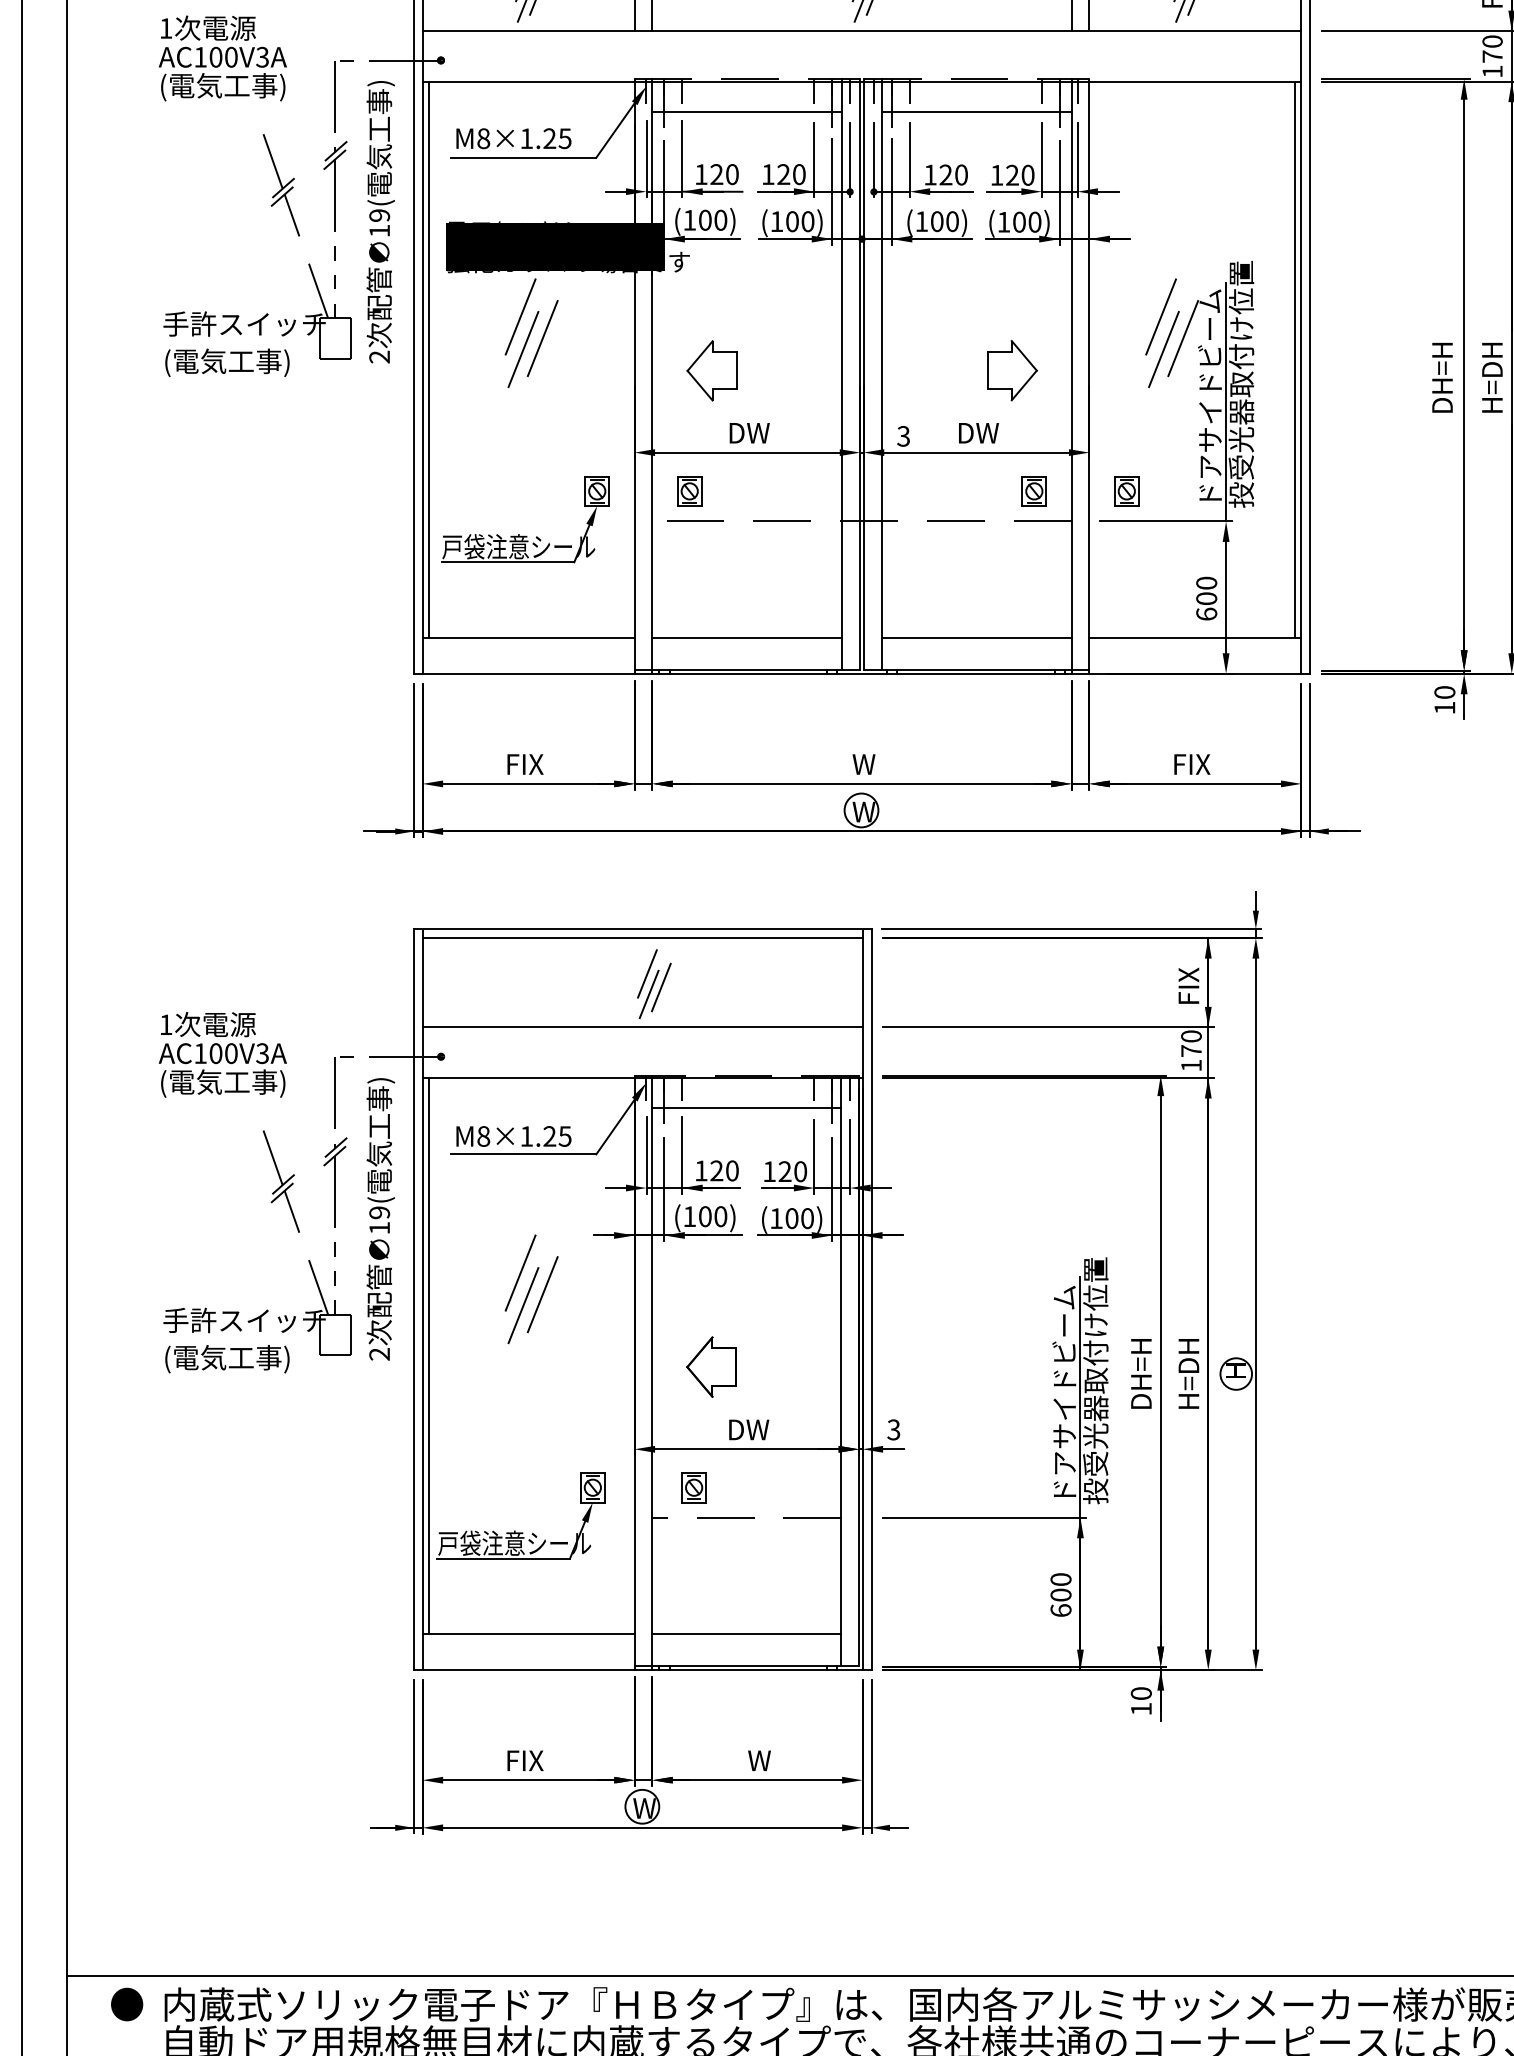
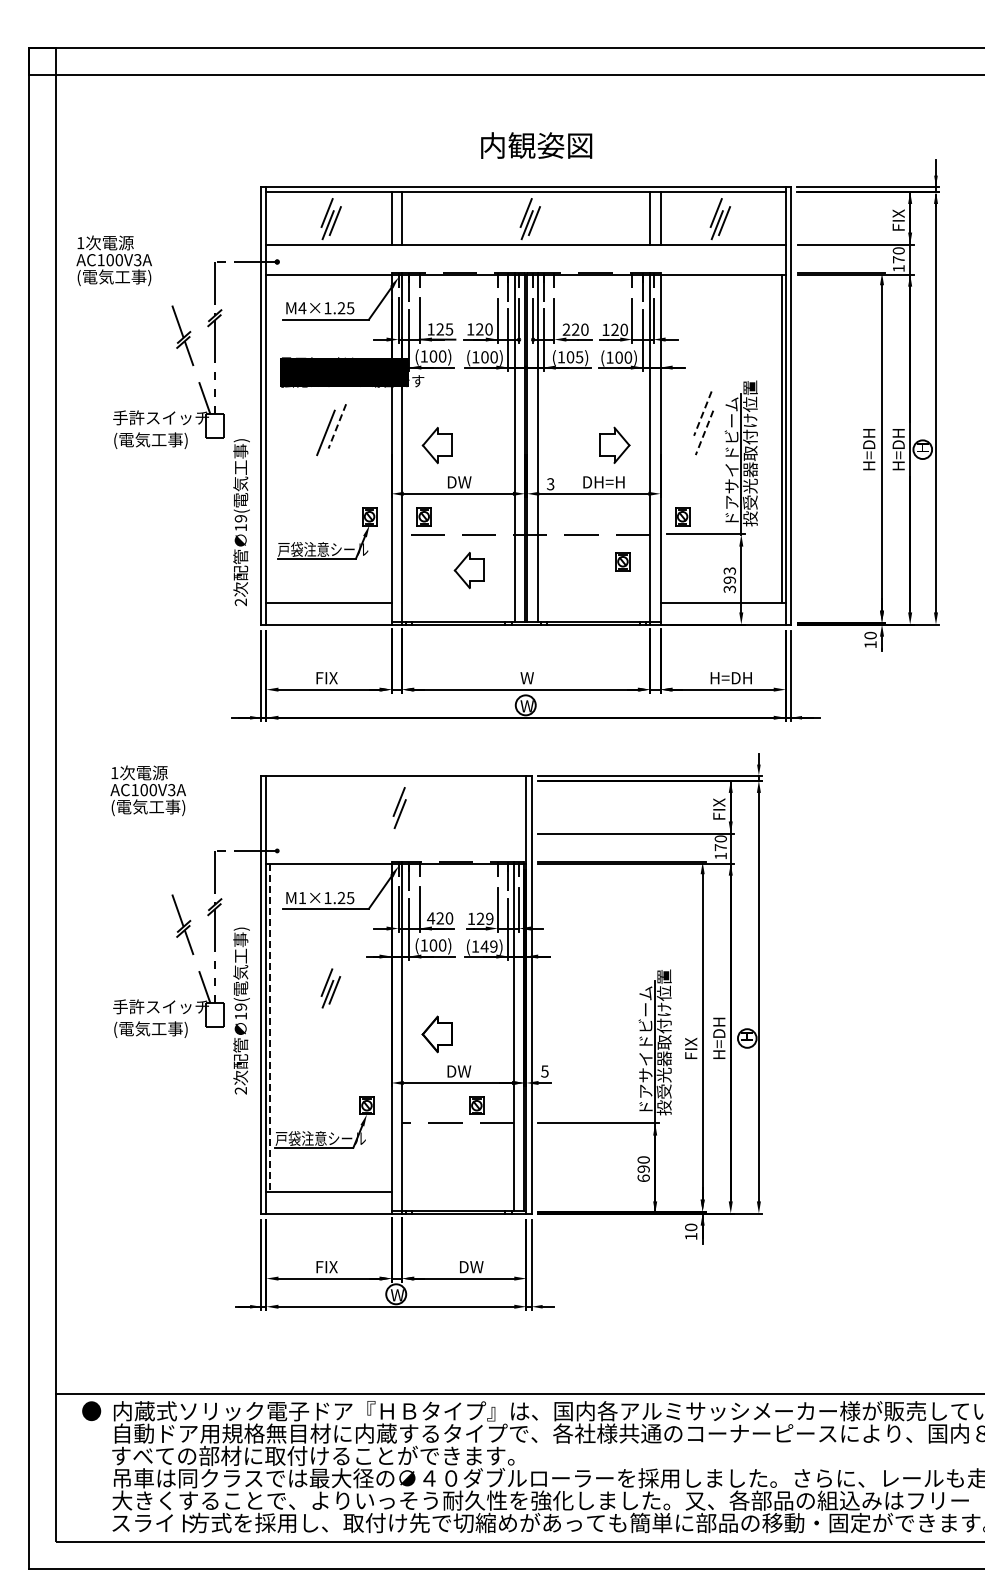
text: (221, 57) -> (113, 260), moved
line: (747, 112) -> (458, 292), removed
line: (976, 112) -> (593, 292), removed
text: (483, 139) -> (302, 308), M8×1.25 -> M4×1.25
text: (732, 174) -> (449, 329), 120 -> 125
text: (930, 174) -> (566, 329), 120 -> 220
text: (380, 221) -> (241, 522), moved
text: (952, 221) -> (579, 357), (100) -> (105)
line: (521, 316) -> (324, 413), removed
line: (1160, 316) -> (702, 413), solid -> dashed
line: (542, 338) -> (337, 426), solid -> dashed
line: (1182, 338) -> (715, 426), removed
line: (1163, 348) -> (704, 432), solid -> dashed
line: (429, 359) -> (270, 438), removed
text: (1442, 386) -> (869, 454), DH=H -> H=DH
text: (1001, 433) -> (608, 482), DW -> DH=H
part: (1033, 490) -> (622, 561), moved
part: (764, 582) -> (468, 570), added
text: (1206, 599) -> (729, 580), 600 -> 393
line: (747, 638) -> (458, 603), removed
line: (976, 638) -> (593, 603), removed
text: (1209, 765) -> (731, 678), FIX -> H=DH
line: (642, 937) -> (396, 780), removed
line: (659, 988) -> (406, 810), removed
line: (642, 1027) -> (396, 833), removed
text: (221, 1054) -> (147, 790), moved
line: (746, 1108) -> (457, 881), removed
text: (483, 1137) -> (302, 898), M8×1.25 -> M1×1.25
text: (702, 1171) -> (431, 918), 120 -> 420
text: (800, 1171) -> (489, 918), 120 -> 129
text: (380, 1218) -> (241, 1010), moved
text: (798, 1218) -> (488, 946), (100) -> (149)
part: (531, 1289) -> (330, 988), size x0.6
line: (429, 1357) -> (270, 1028), solid -> dashed
text: (1141, 1372) -> (691, 1037), DH=H -> FIX
text: (893, 1428) -> (544, 1070), 3 -> 5
part: (693, 1487) -> (476, 1105), moved
text: (1060, 1593) -> (643, 1168), 600 -> 690
line: (746, 1634) -> (457, 1192), removed
text: (767, 1761) -> (470, 1267), W -> DW

